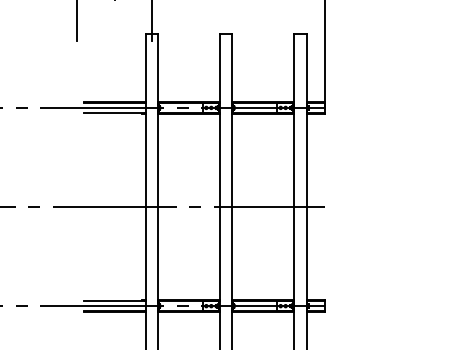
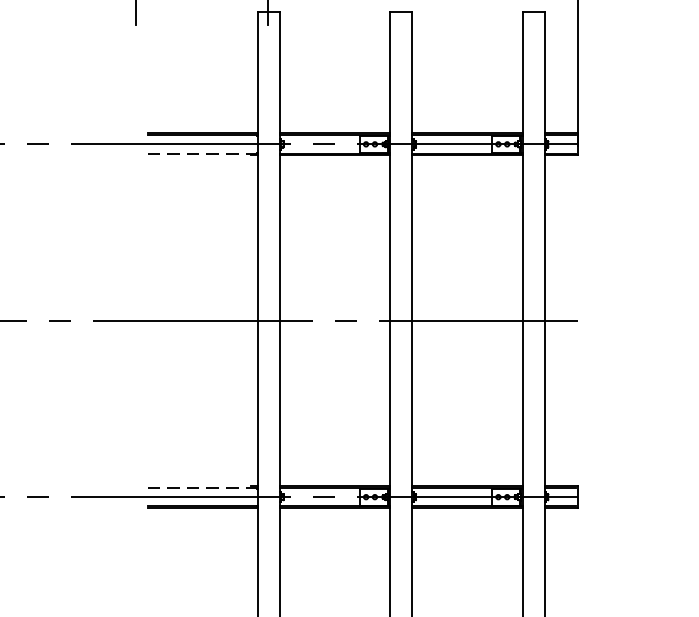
line: (114, 113) -> (202, 154), solid -> dashed
line: (114, 300) -> (202, 487), solid -> dashed

